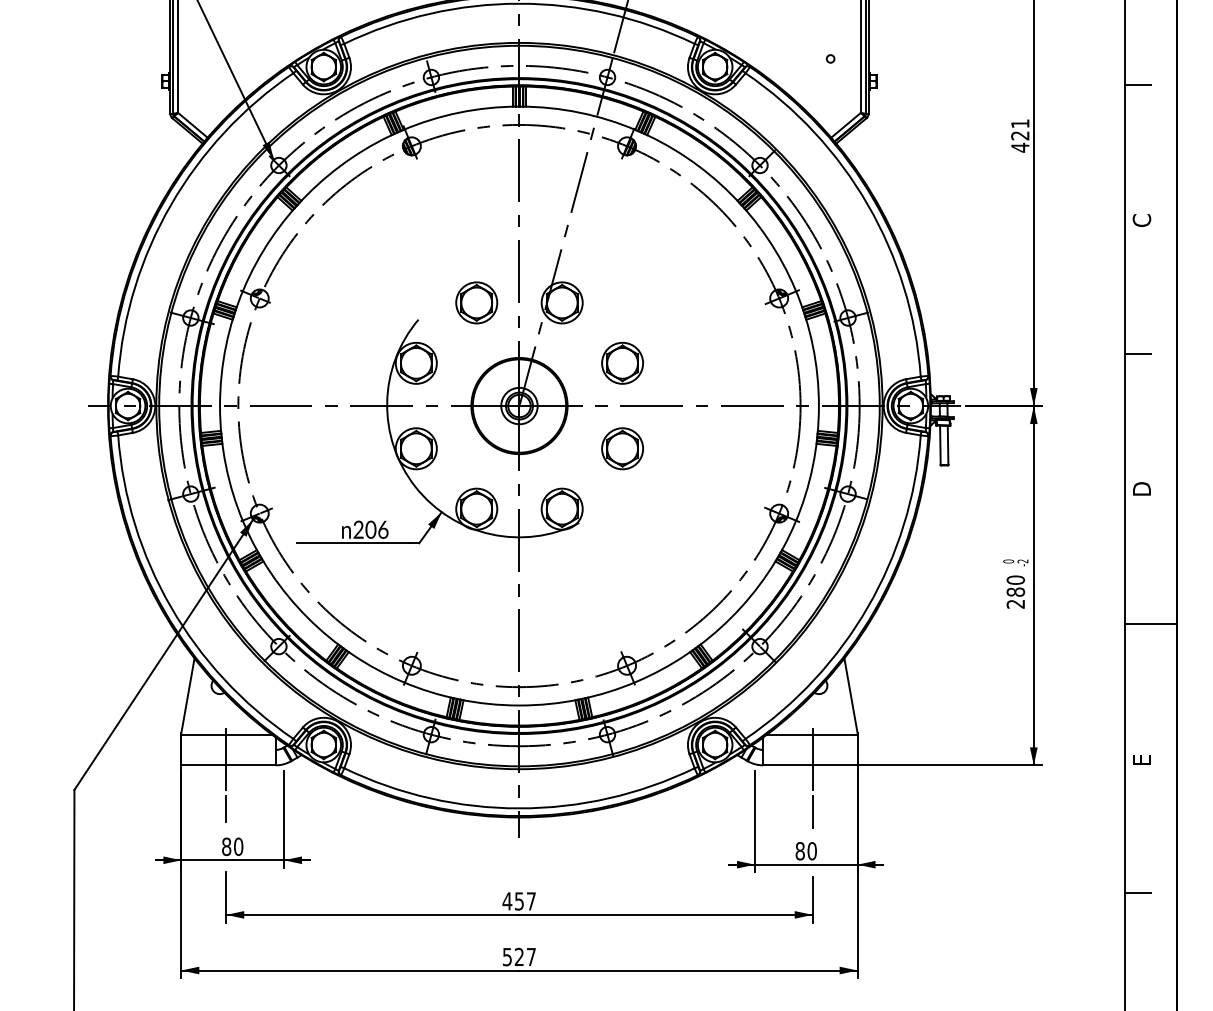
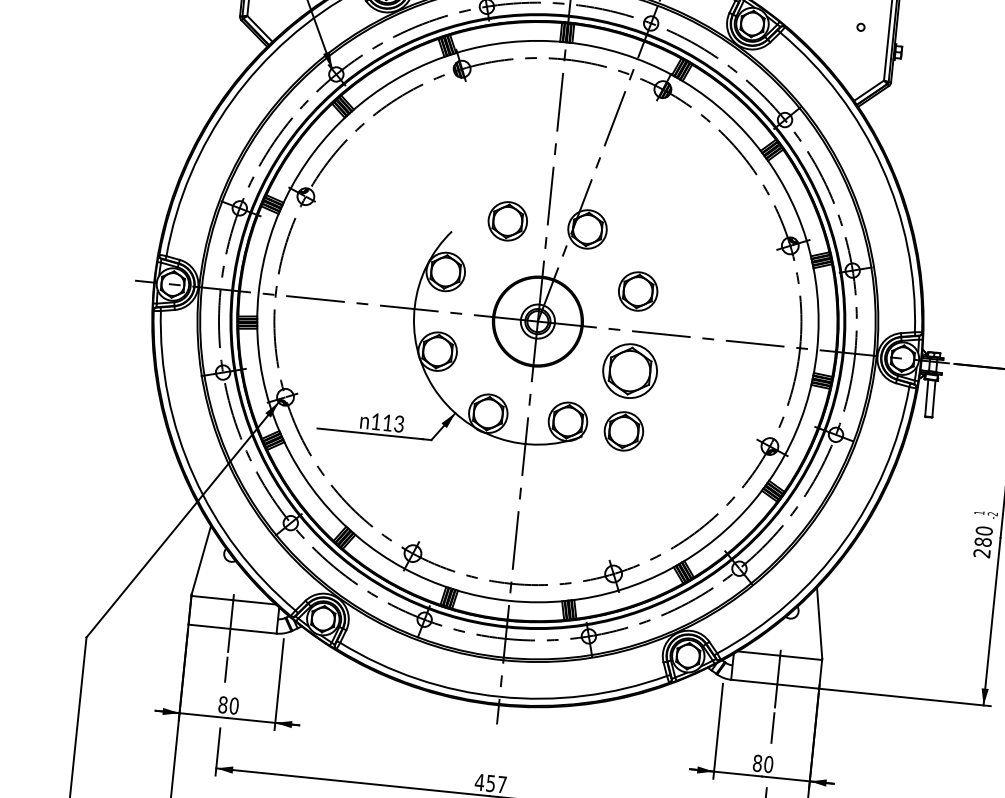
part: (622, 448) -> (629, 370), size x1.4
part: (622, 512) -> (623, 430), added
text: (370, 529) -> (387, 422), 206 -> 113
text: (1008, 561) -> (979, 512), 0 -> 1

